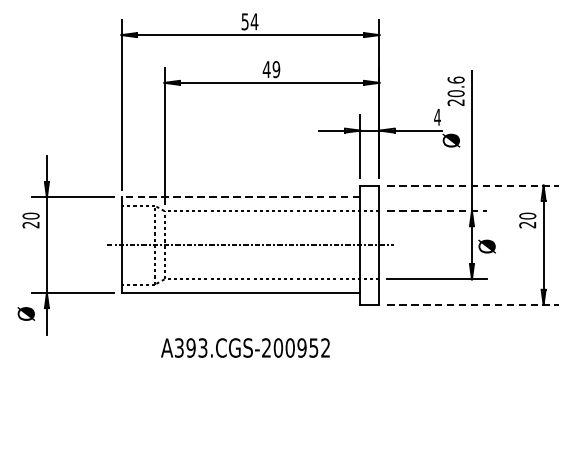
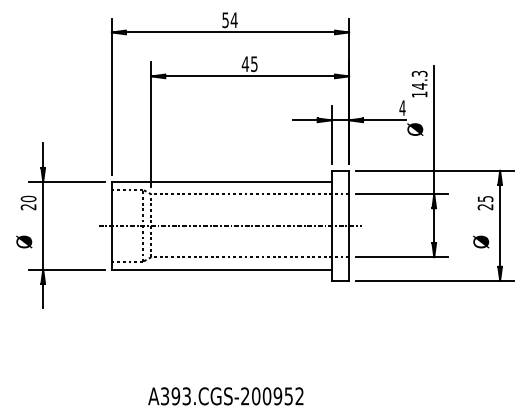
text: (275, 68) -> (253, 63), 49 -> 45
text: (455, 90) -> (419, 83), 20.6 -> 14.3
line: (473, 185) -> (435, 170), dashed -> solid
line: (240, 197) -> (221, 181), dashed -> solid
line: (437, 211) -> (402, 194), dashed -> solid
text: (527, 215) -> (485, 198), 20 -> 25
text: (487, 246) -> (481, 241), moved
line: (473, 304) -> (435, 280), dashed -> solid
text: (26, 313) -> (24, 241), moved
text: (245, 348) -> (225, 396), moved

